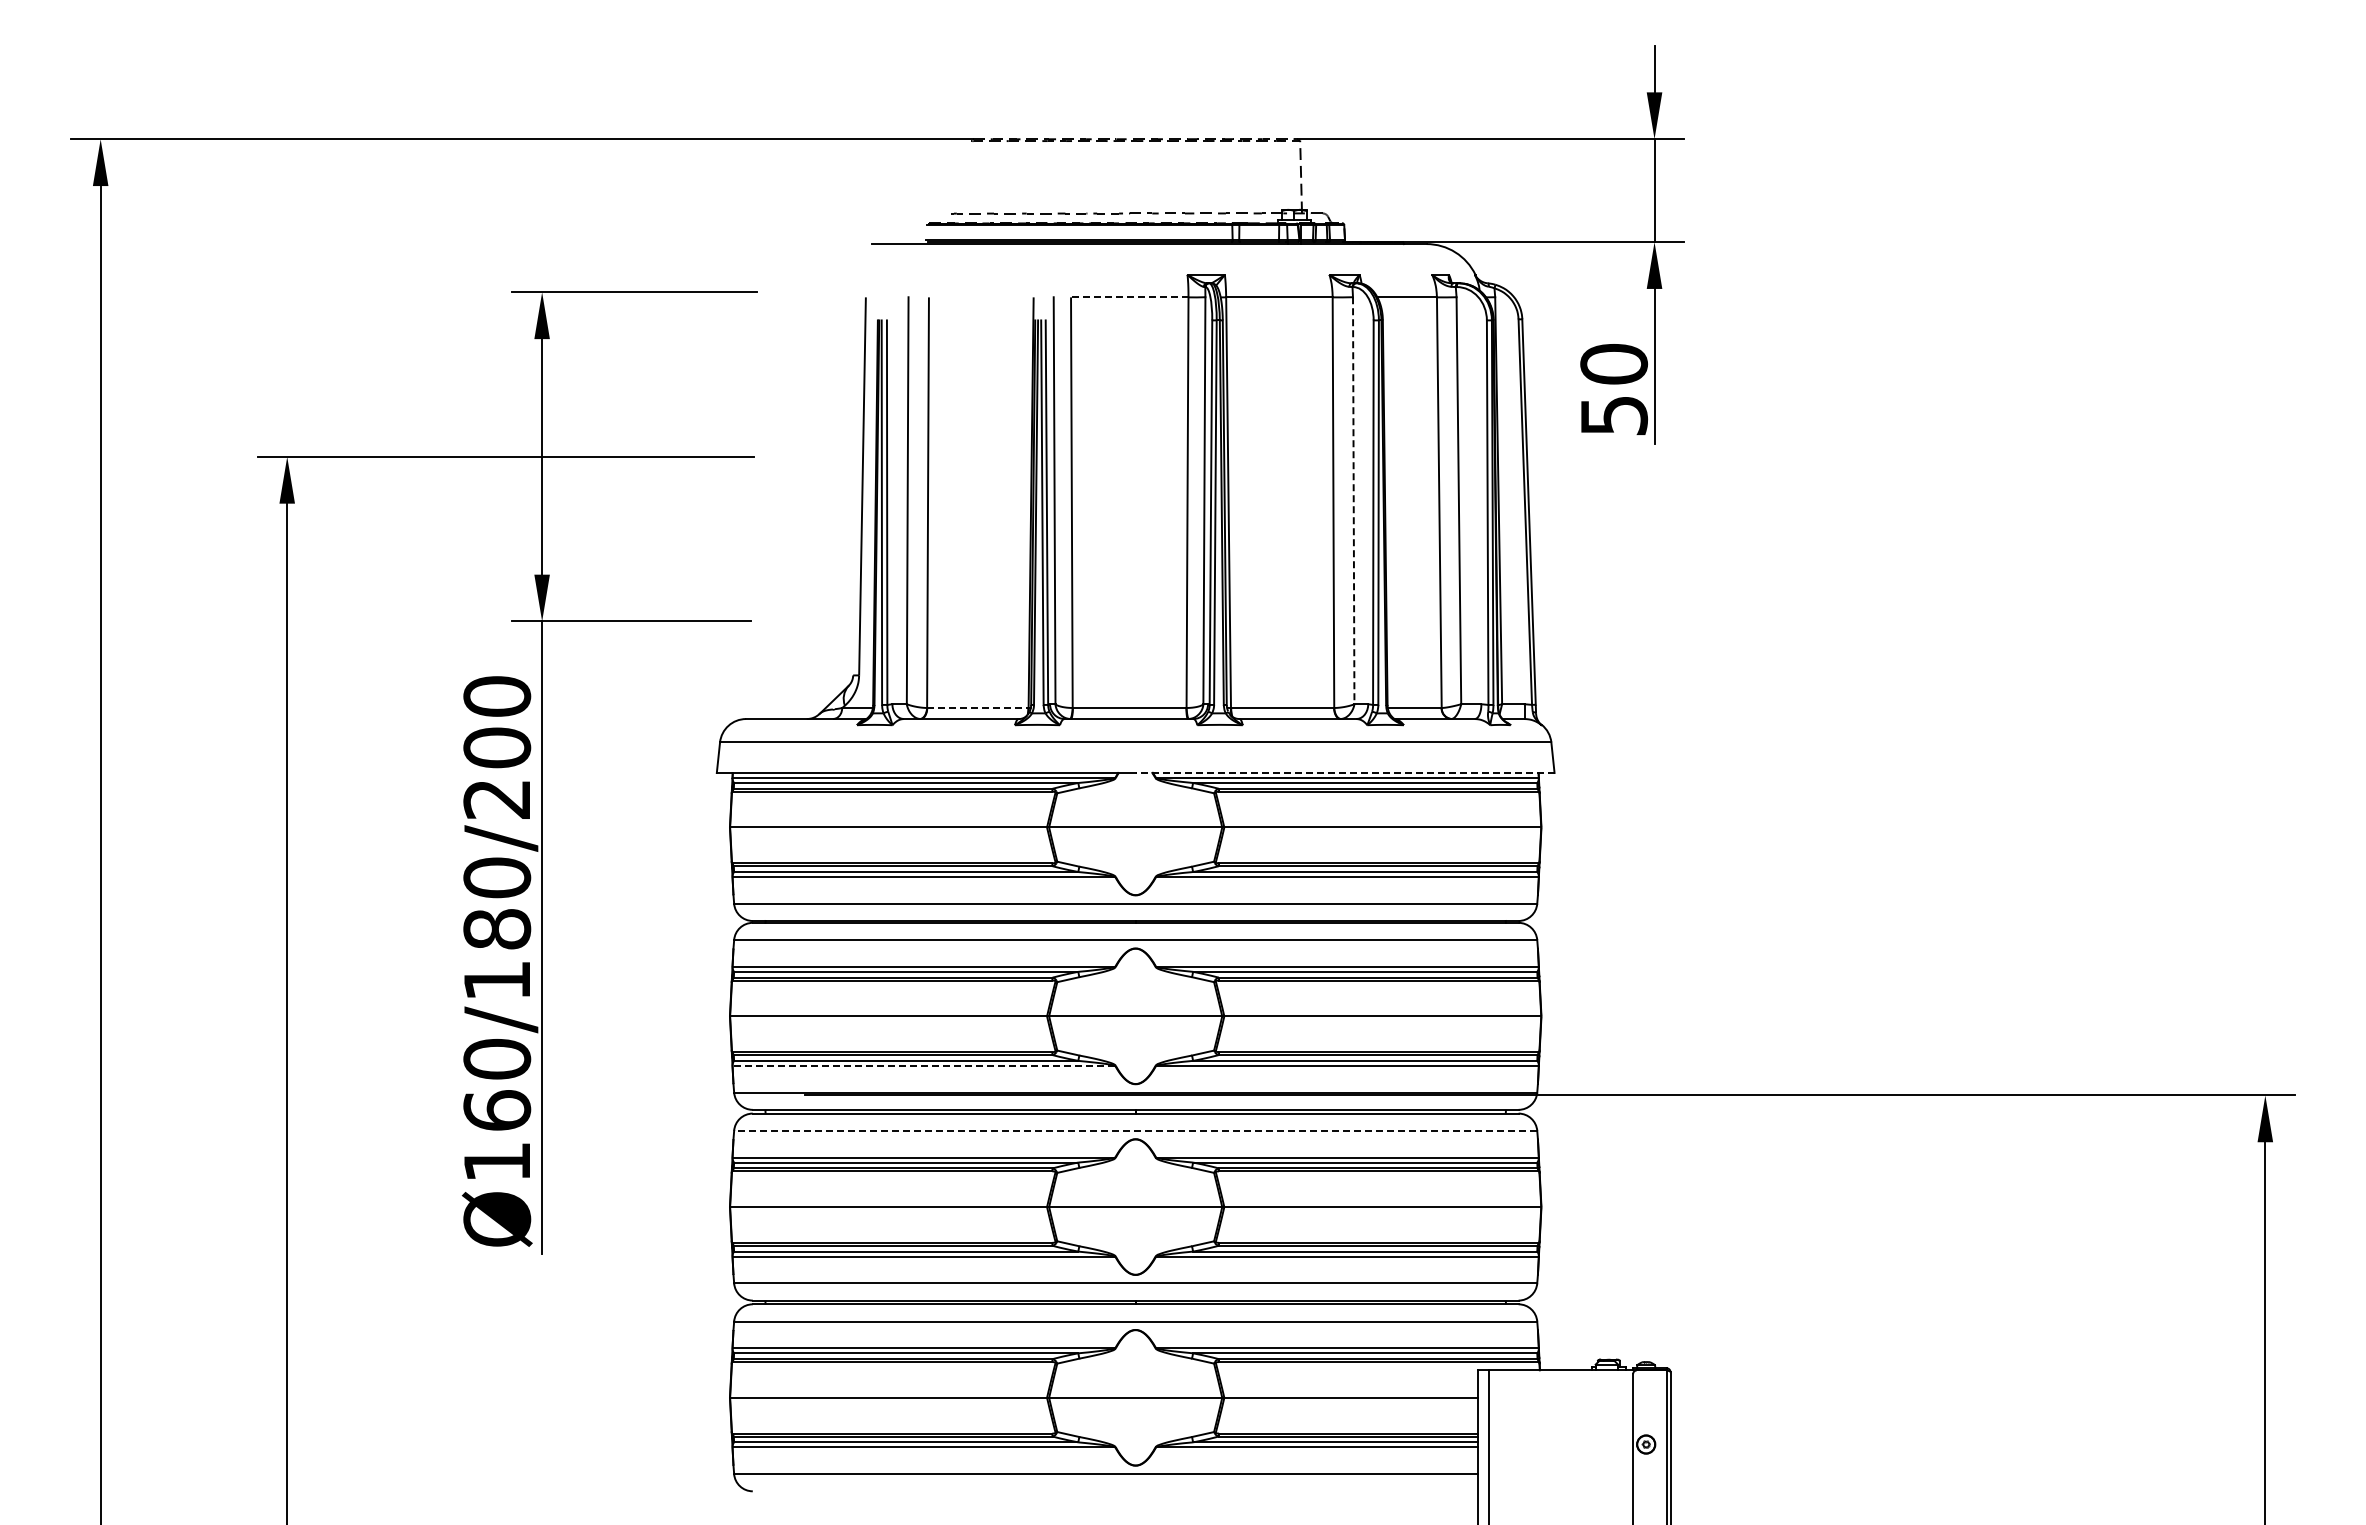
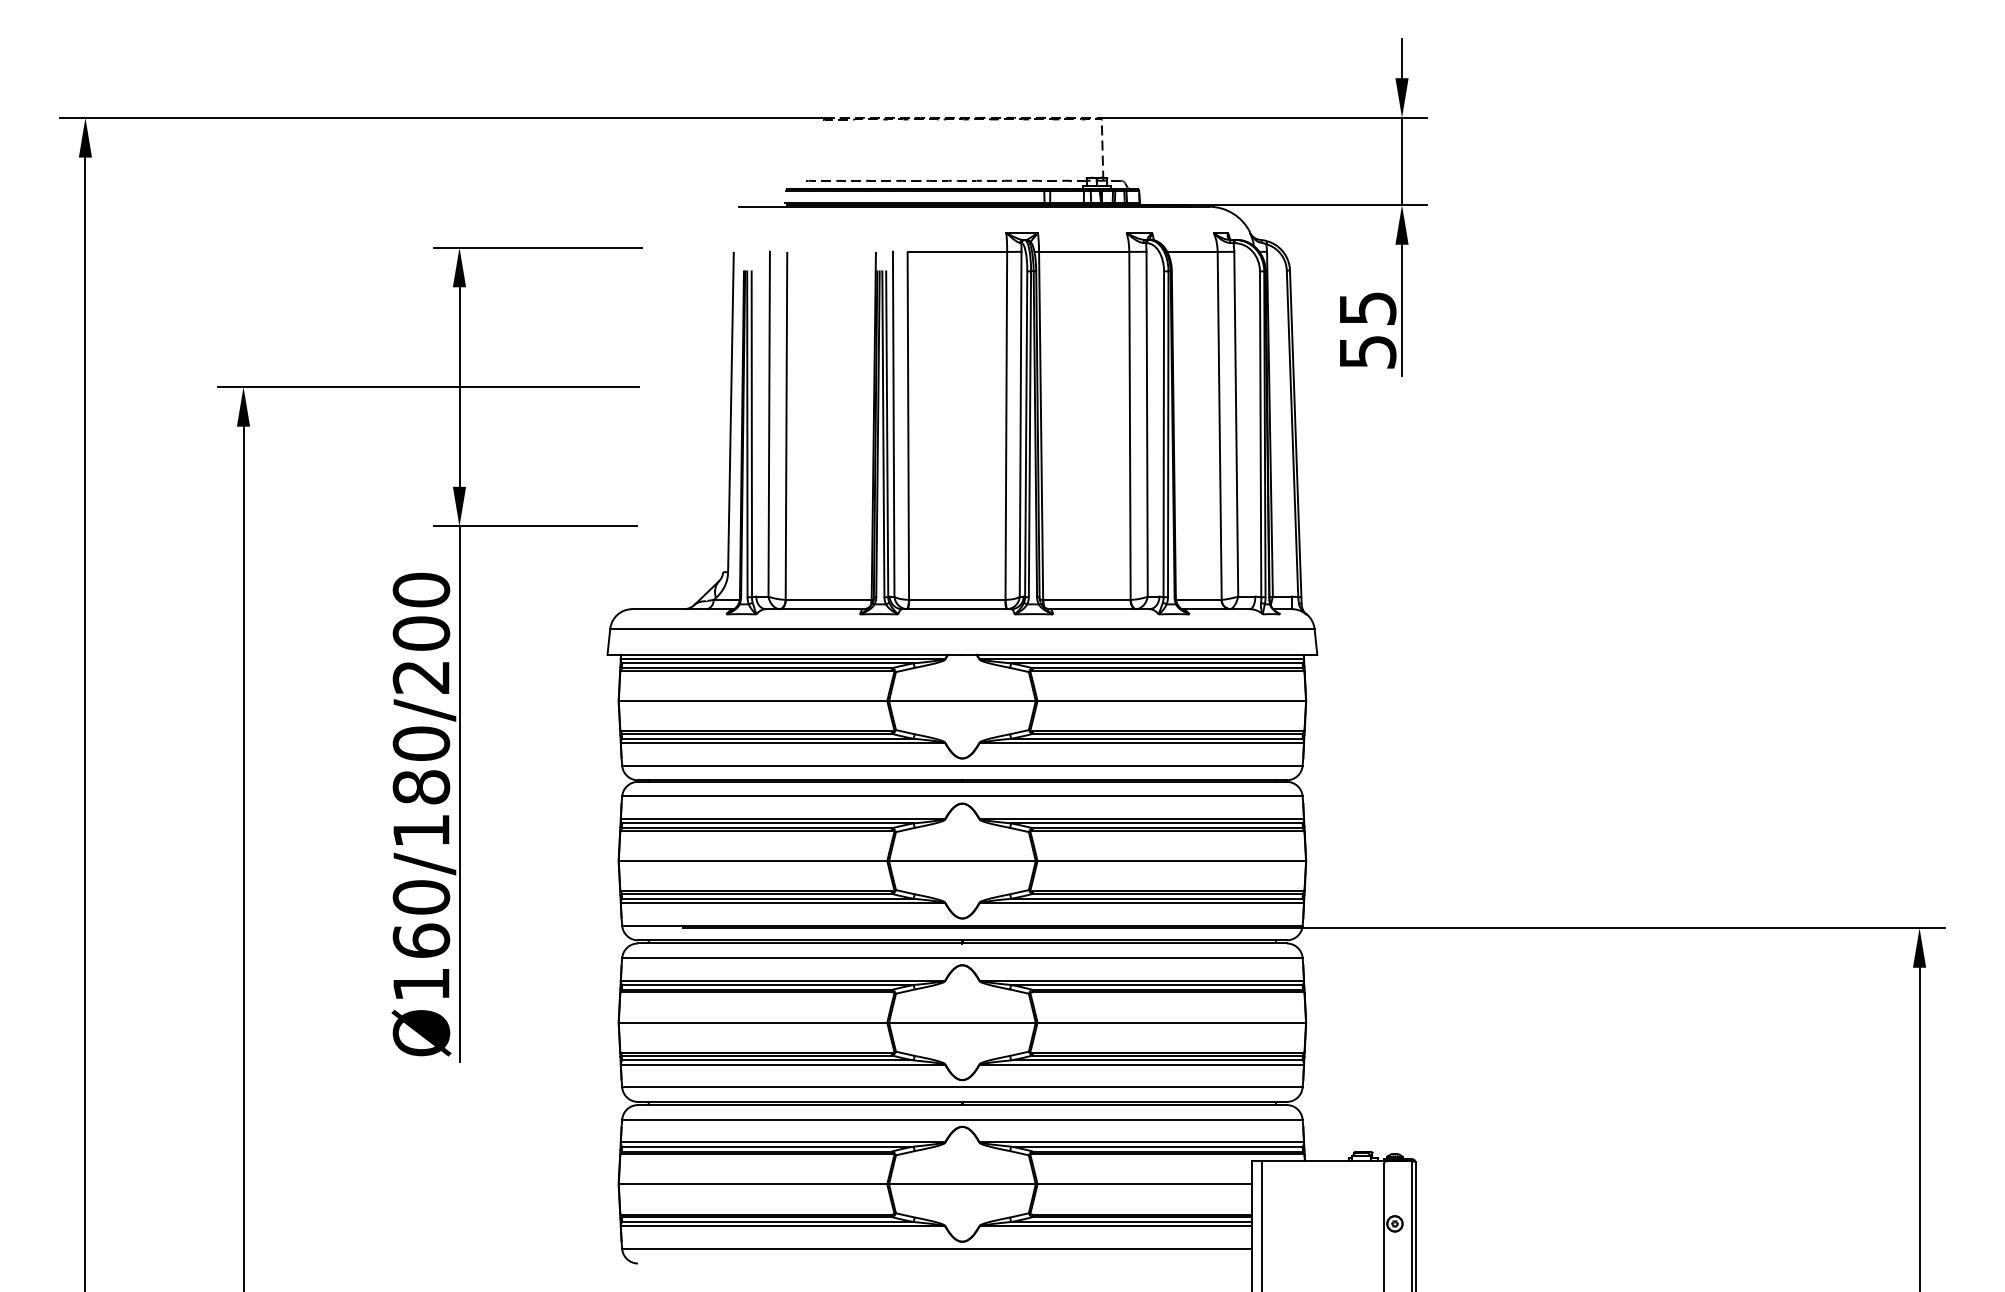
line: (1129, 297) -> (957, 252), dashed -> solid
text: (1614, 364) -> (1368, 308), 50 -> 55
line: (1353, 501) -> (1146, 424), dashed -> solid
line: (977, 708) -> (828, 600), dashed -> solid
line: (1344, 772) -> (1139, 654), dashed -> solid
line: (923, 1065) -> (782, 902), dashed -> solid
line: (1135, 1130) -> (962, 957), dashed -> solid

